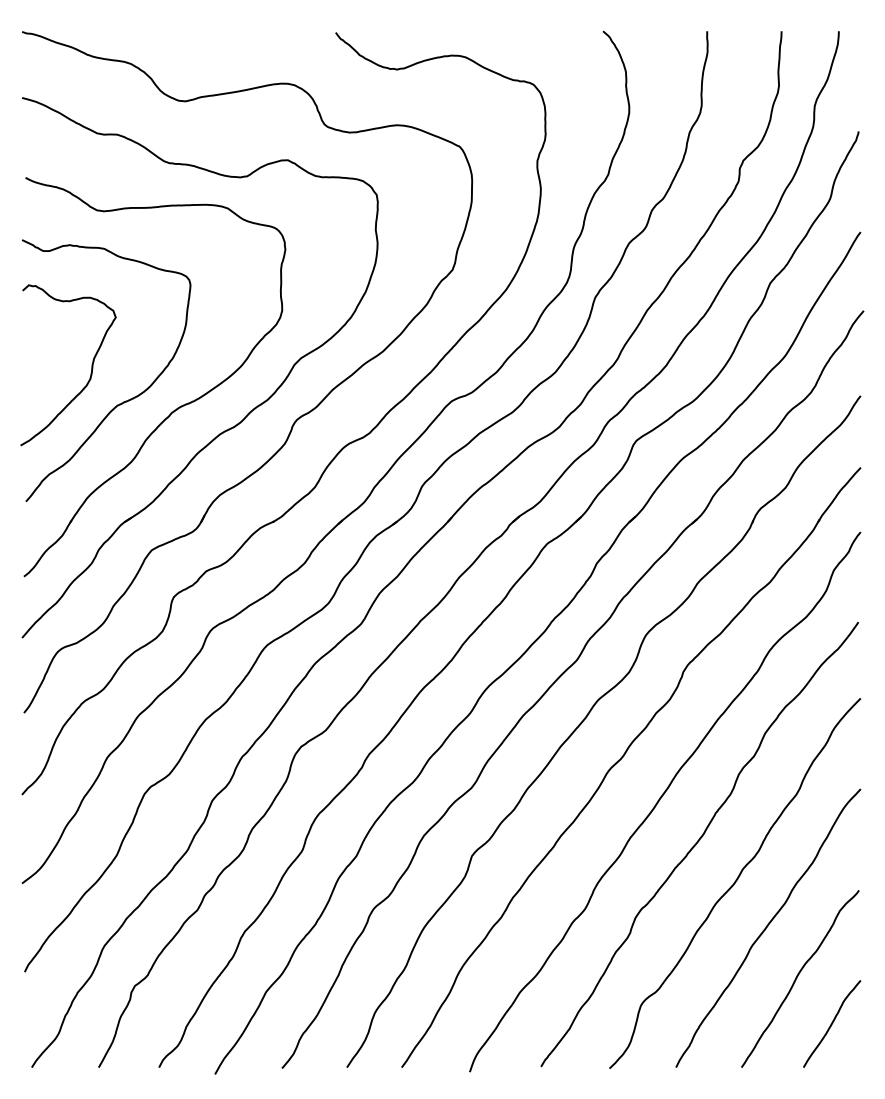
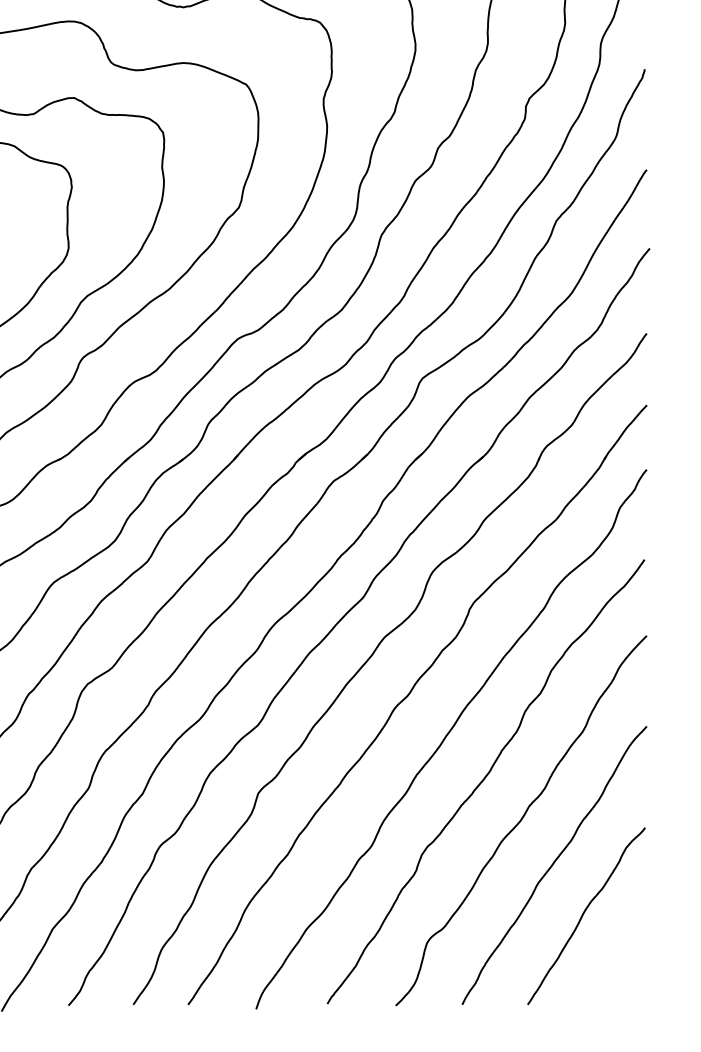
curve: (832, 1023) -> (618, 960), removed

